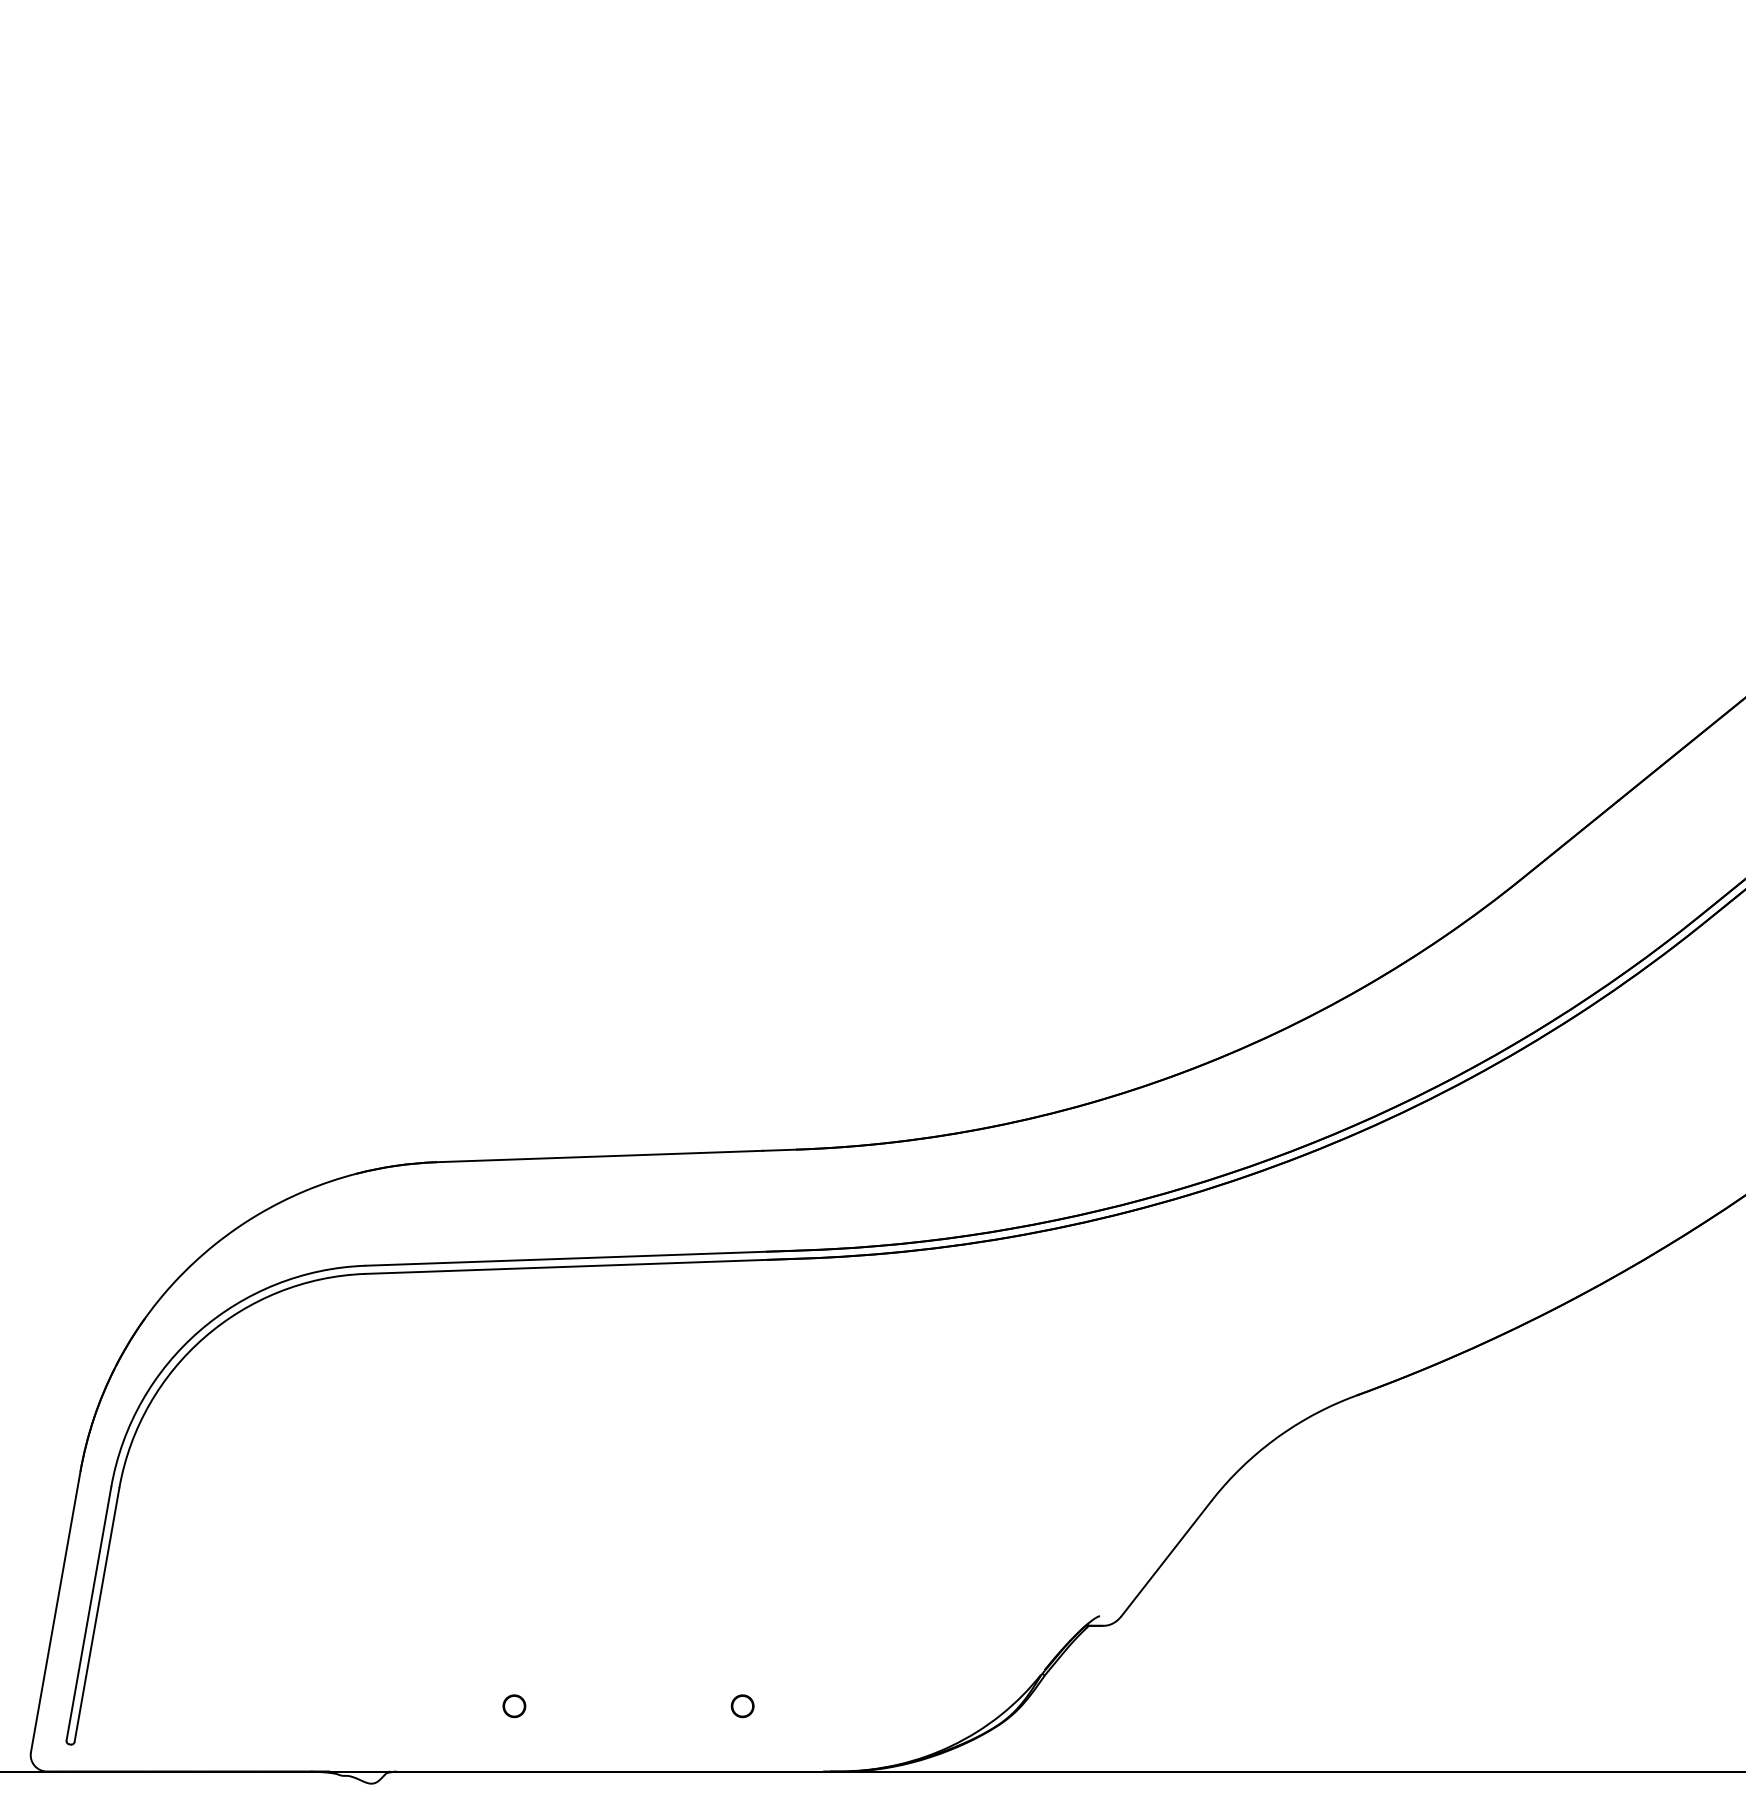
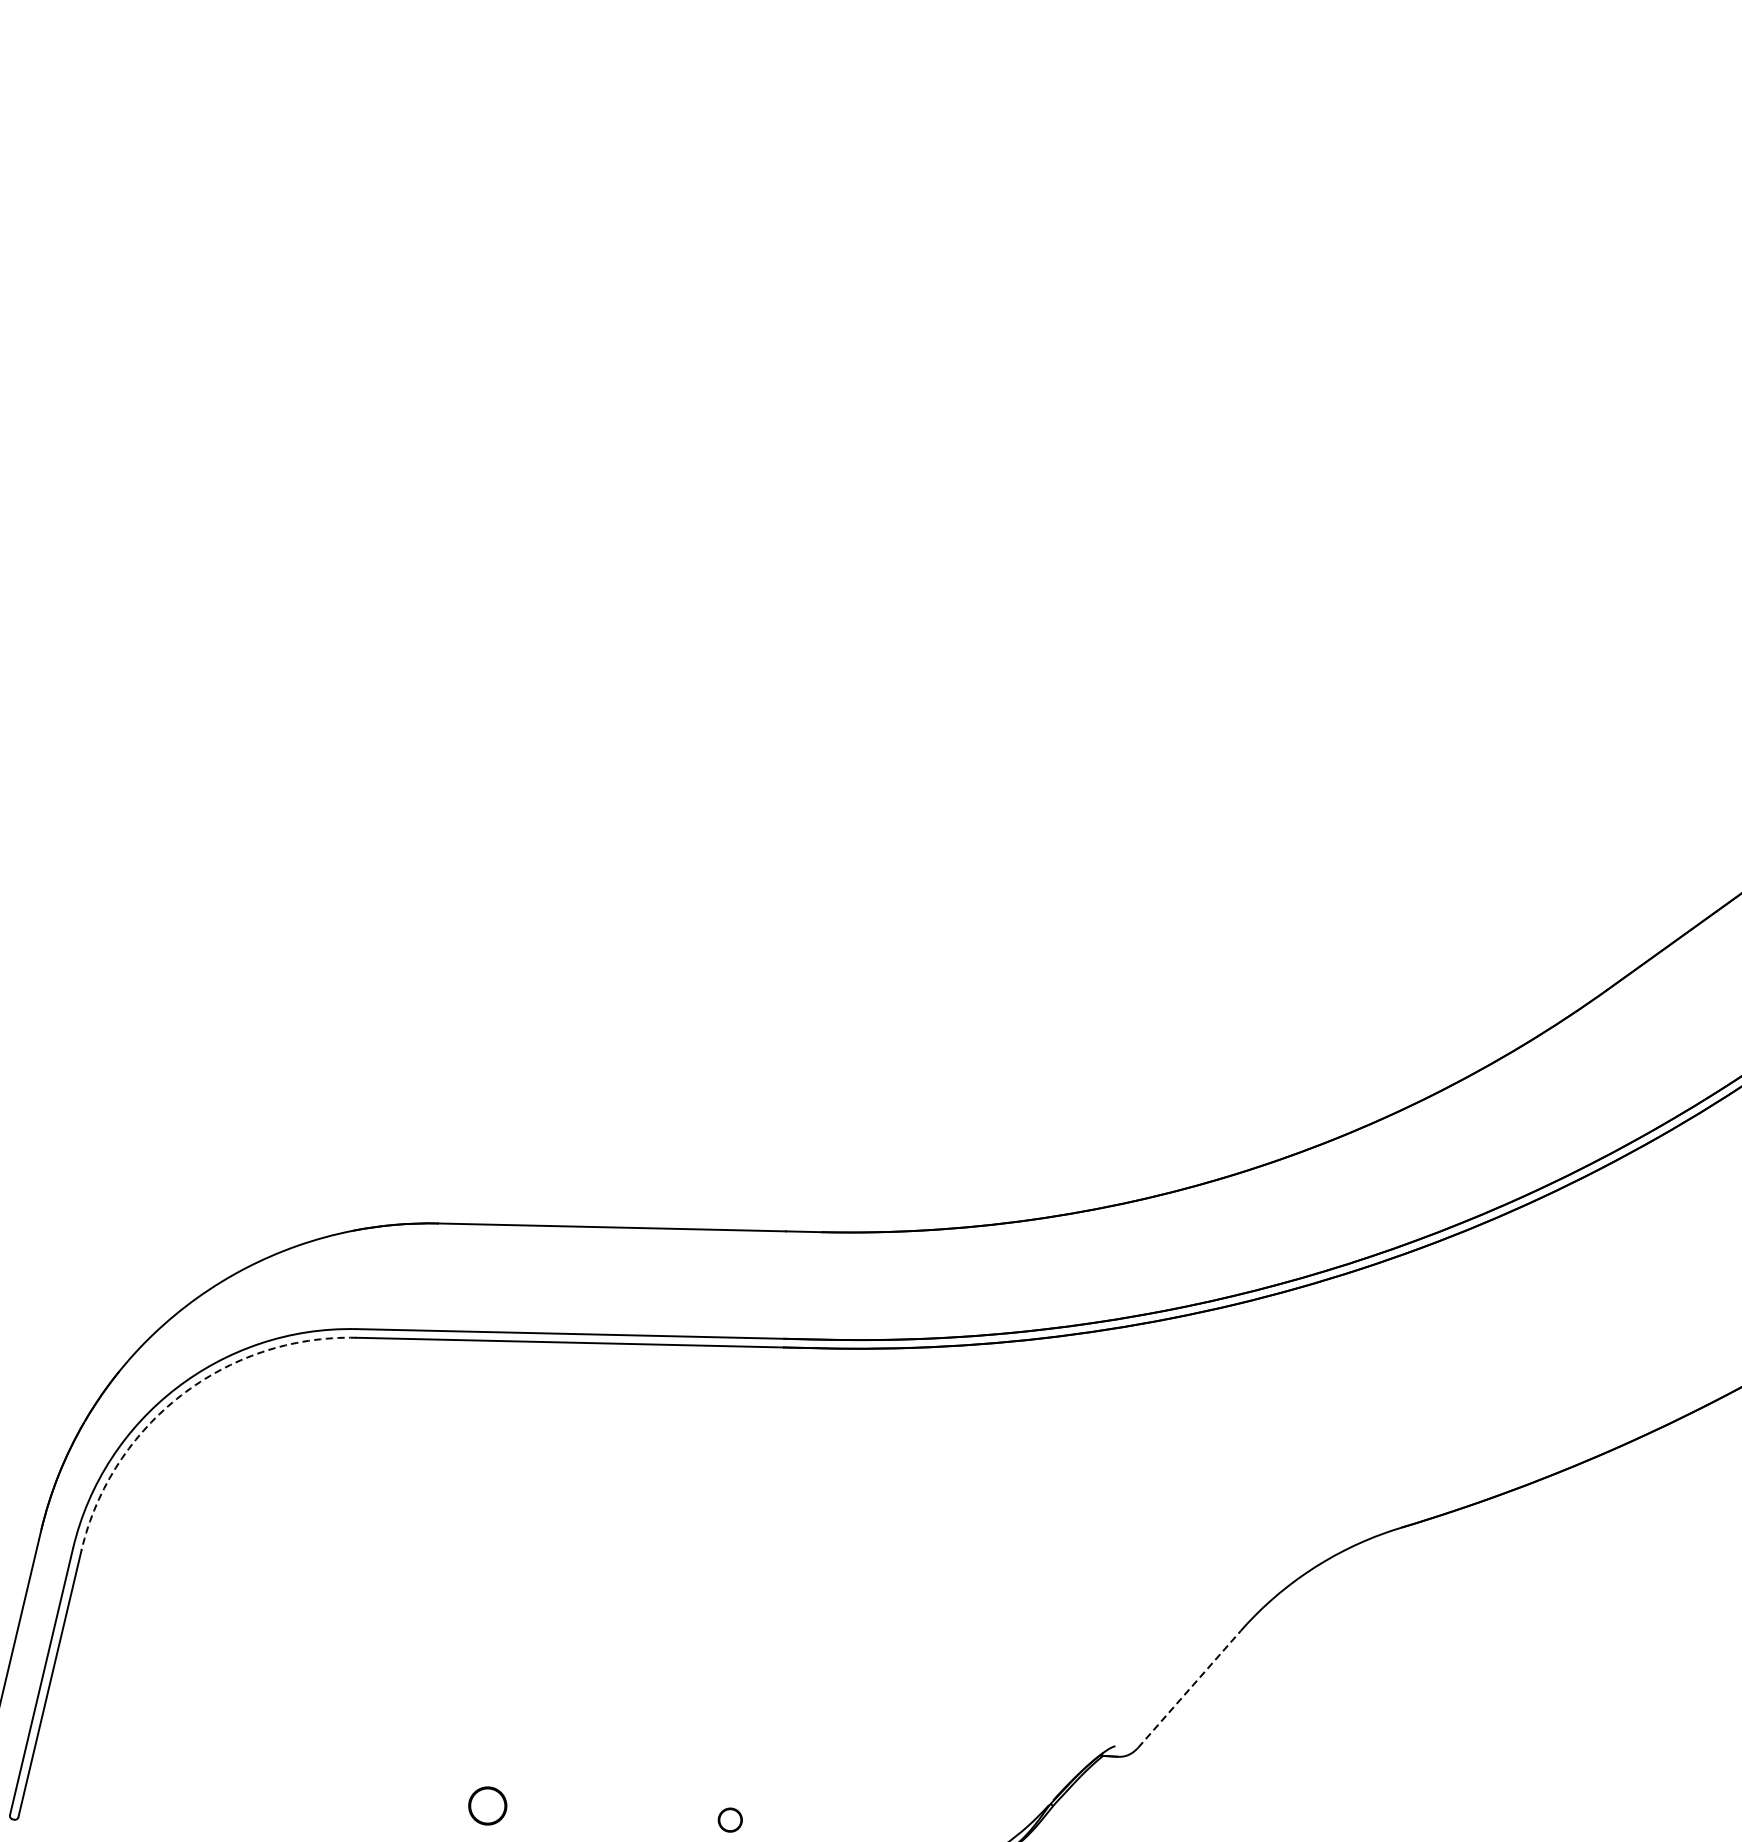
arc: (204, 1337) -> (181, 1395), solid -> dashed
line: (1166, 1558) -> (1189, 1689), solid -> dashed
part: (514, 1706) -> (487, 1806), size x1.6

